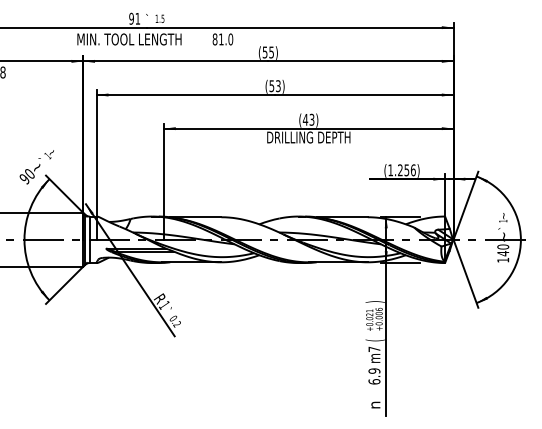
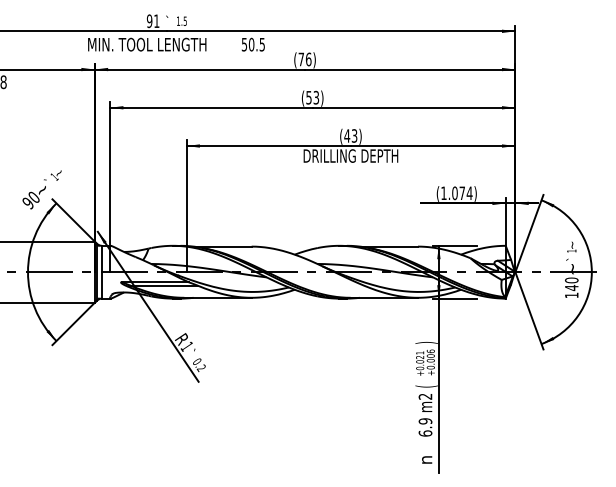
text: (222, 39) -> (252, 44), 81.0 -> 50.5
text: (268, 52) -> (305, 59), (55) -> (76)
text: (406, 170) -> (461, 193), (1.256) -> (1.074)
text: (374, 349) -> (425, 396), m7 -> m2

